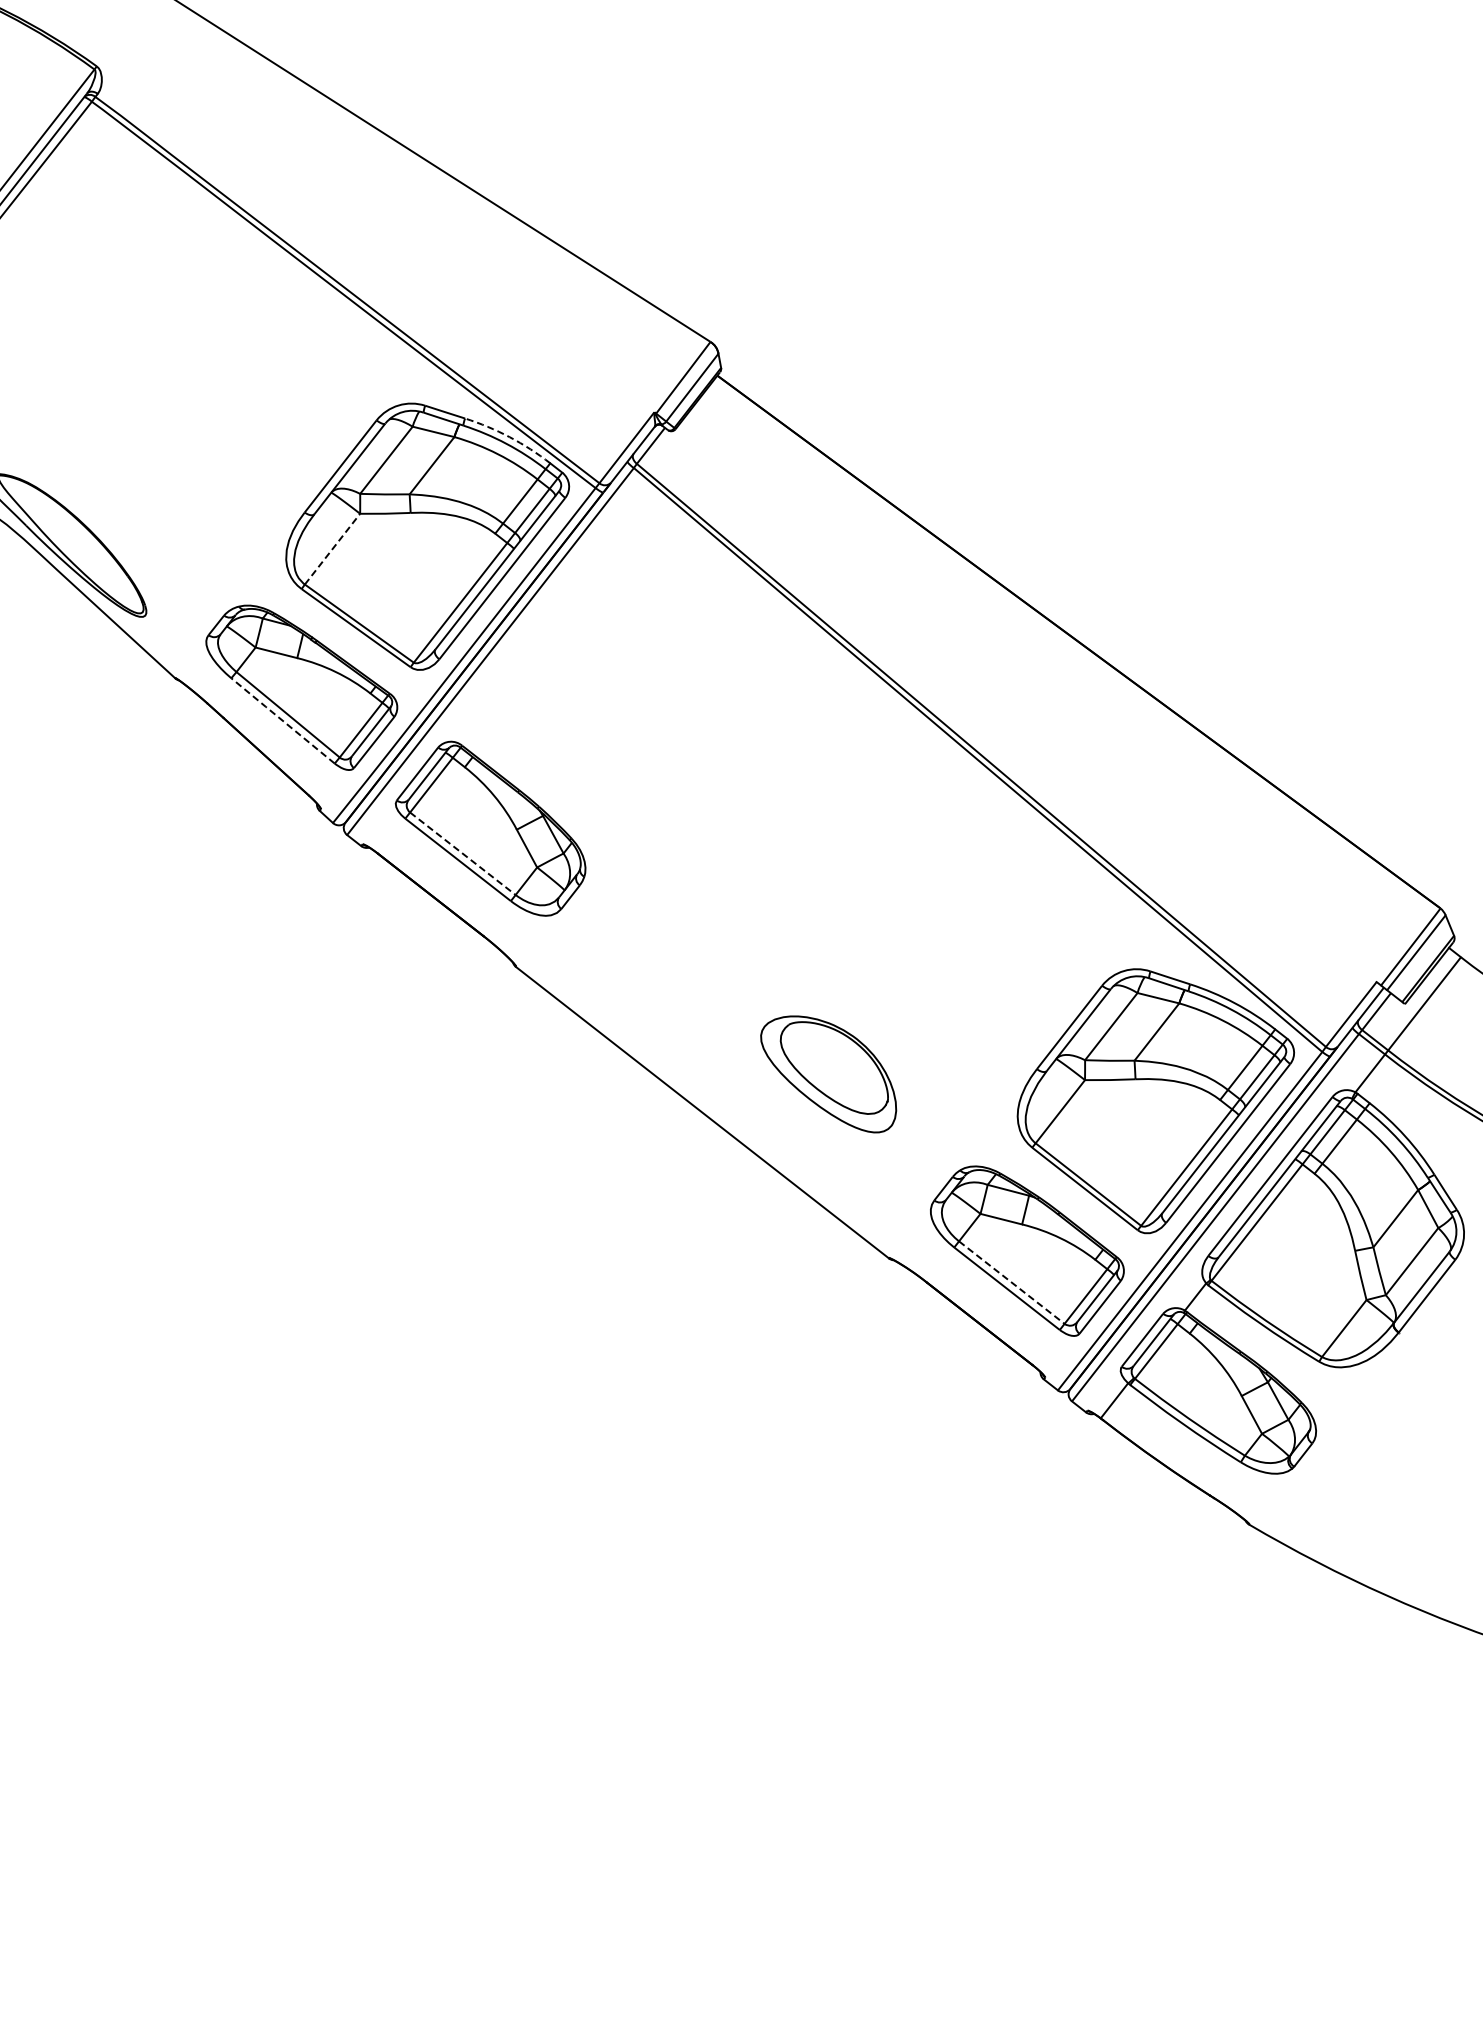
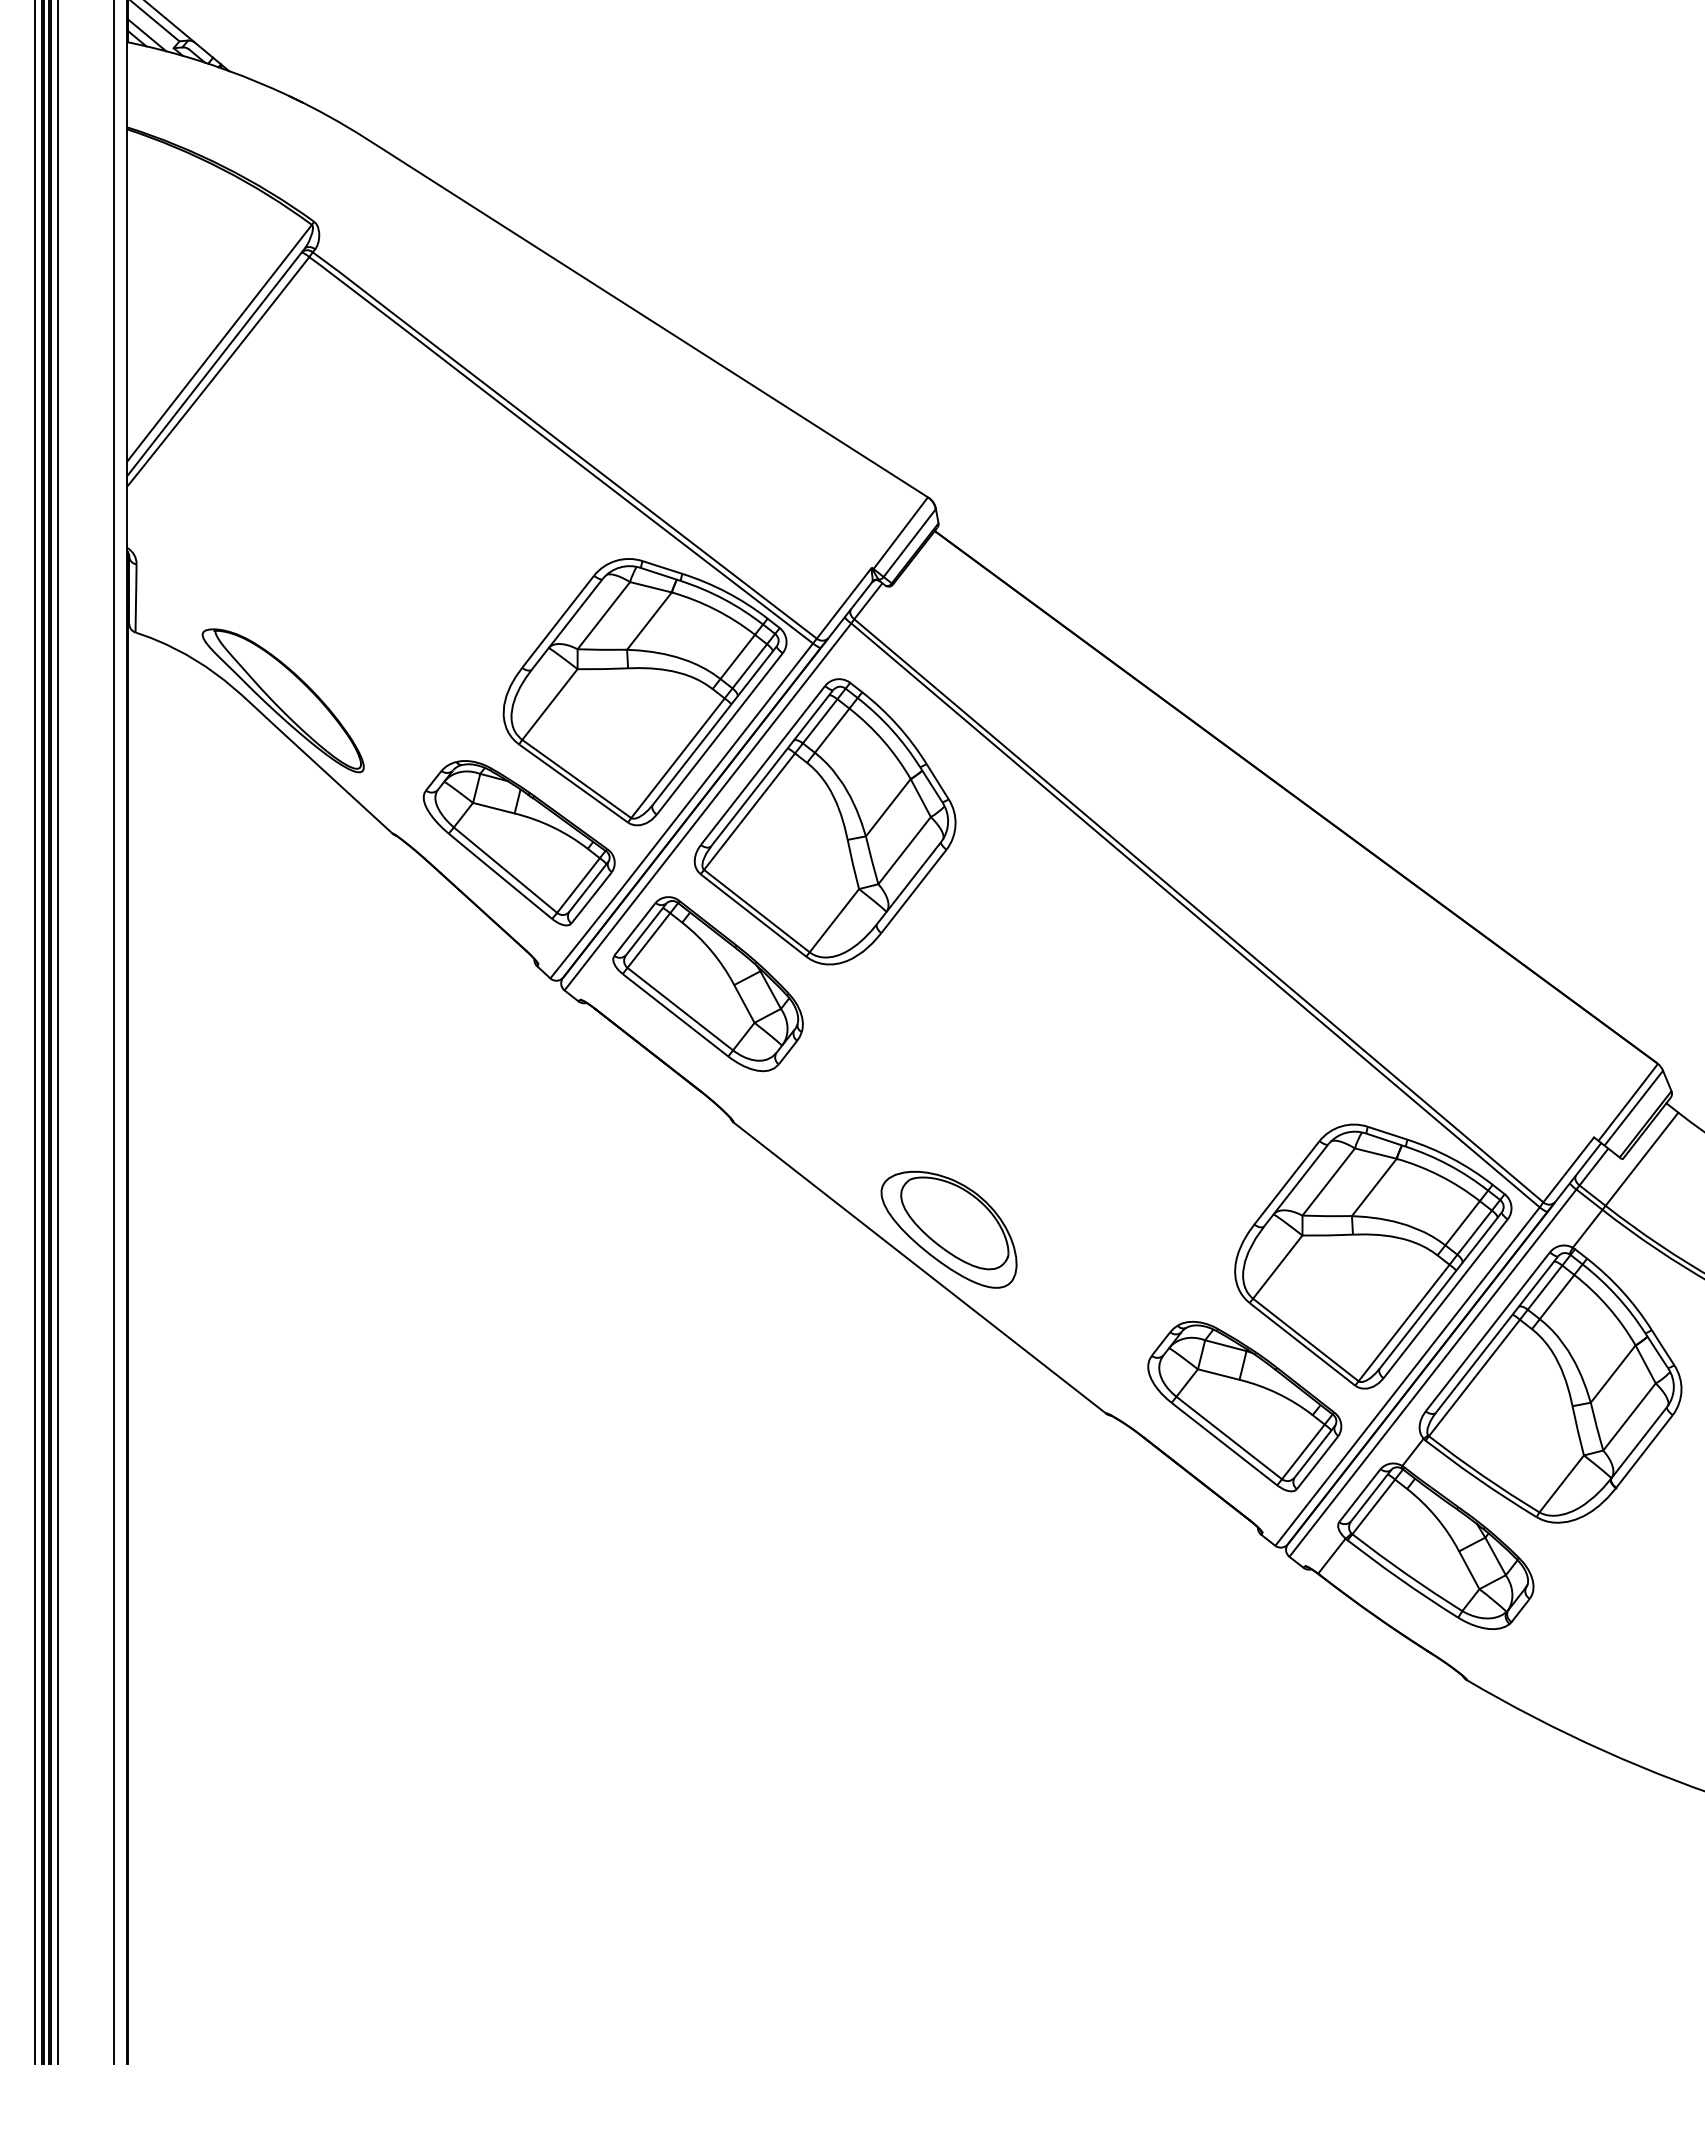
arc: (510, 437) -> (727, 592), dashed -> solid
line: (332, 549) -> (549, 704), dashed -> solid
part: (607, 666) -> (824, 821), added
line: (283, 721) -> (500, 876), dashed -> solid
line: (463, 854) -> (680, 1009), dashed -> solid
part: (828, 1074) -> (948, 1229), moved
line: (1012, 1283) -> (1229, 1438), dashed -> solid

